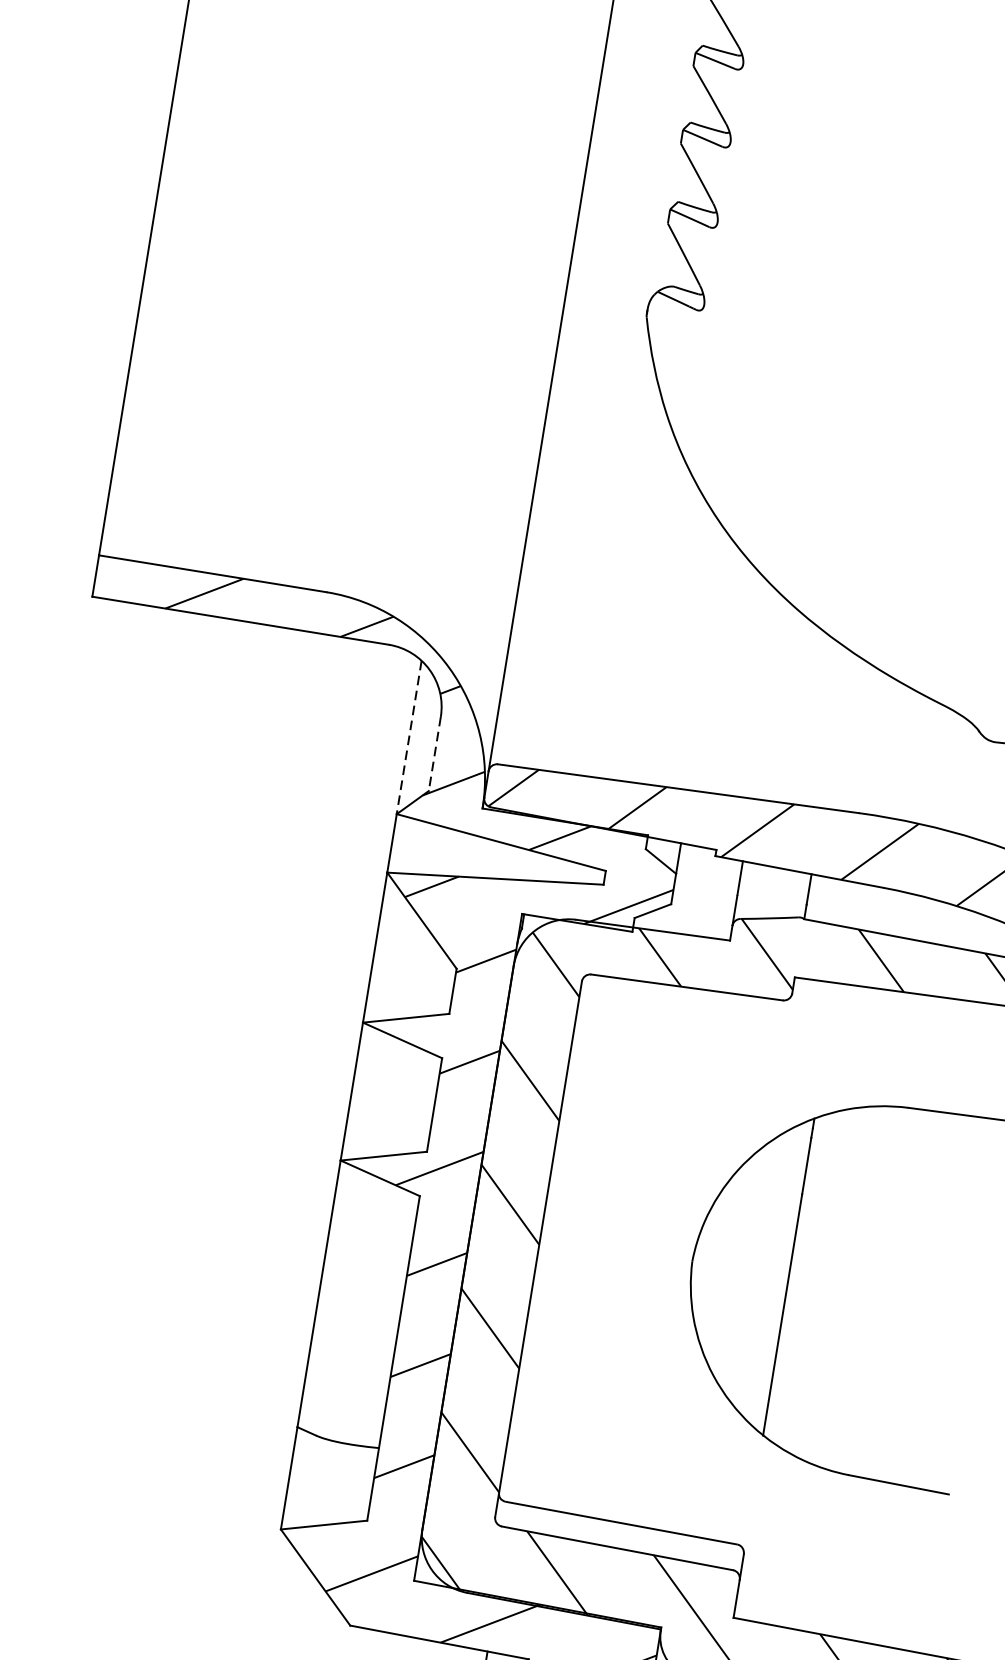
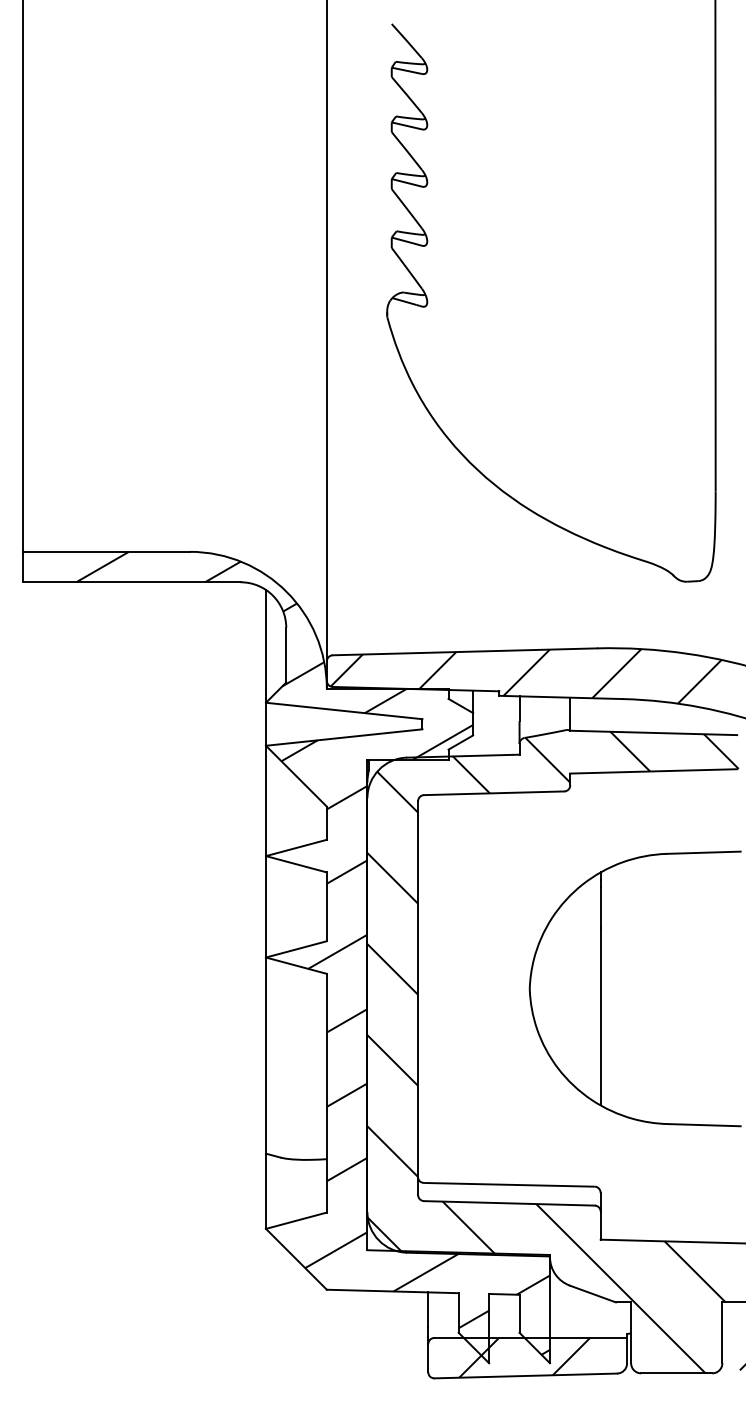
line: (409, 737) -> (266, 646), dashed -> solid
line: (435, 754) -> (286, 655), dashed -> solid

